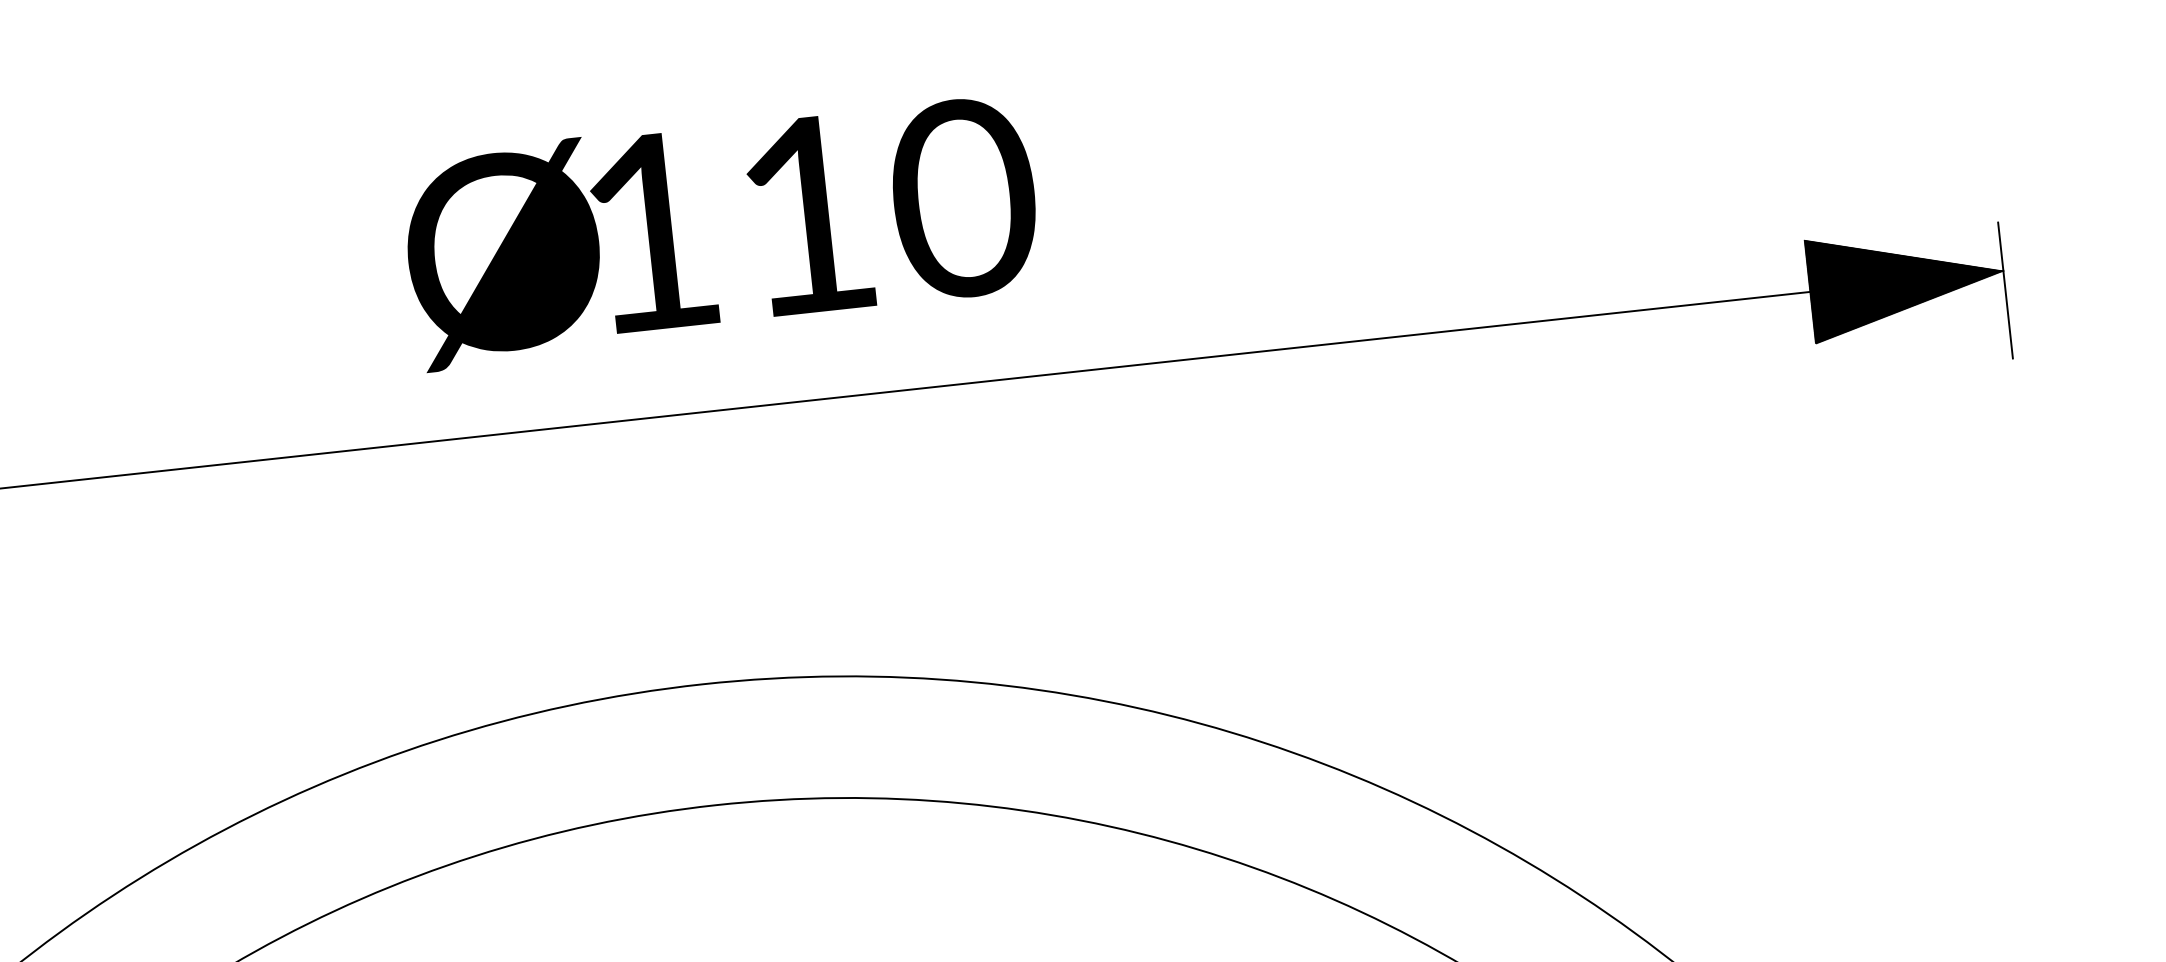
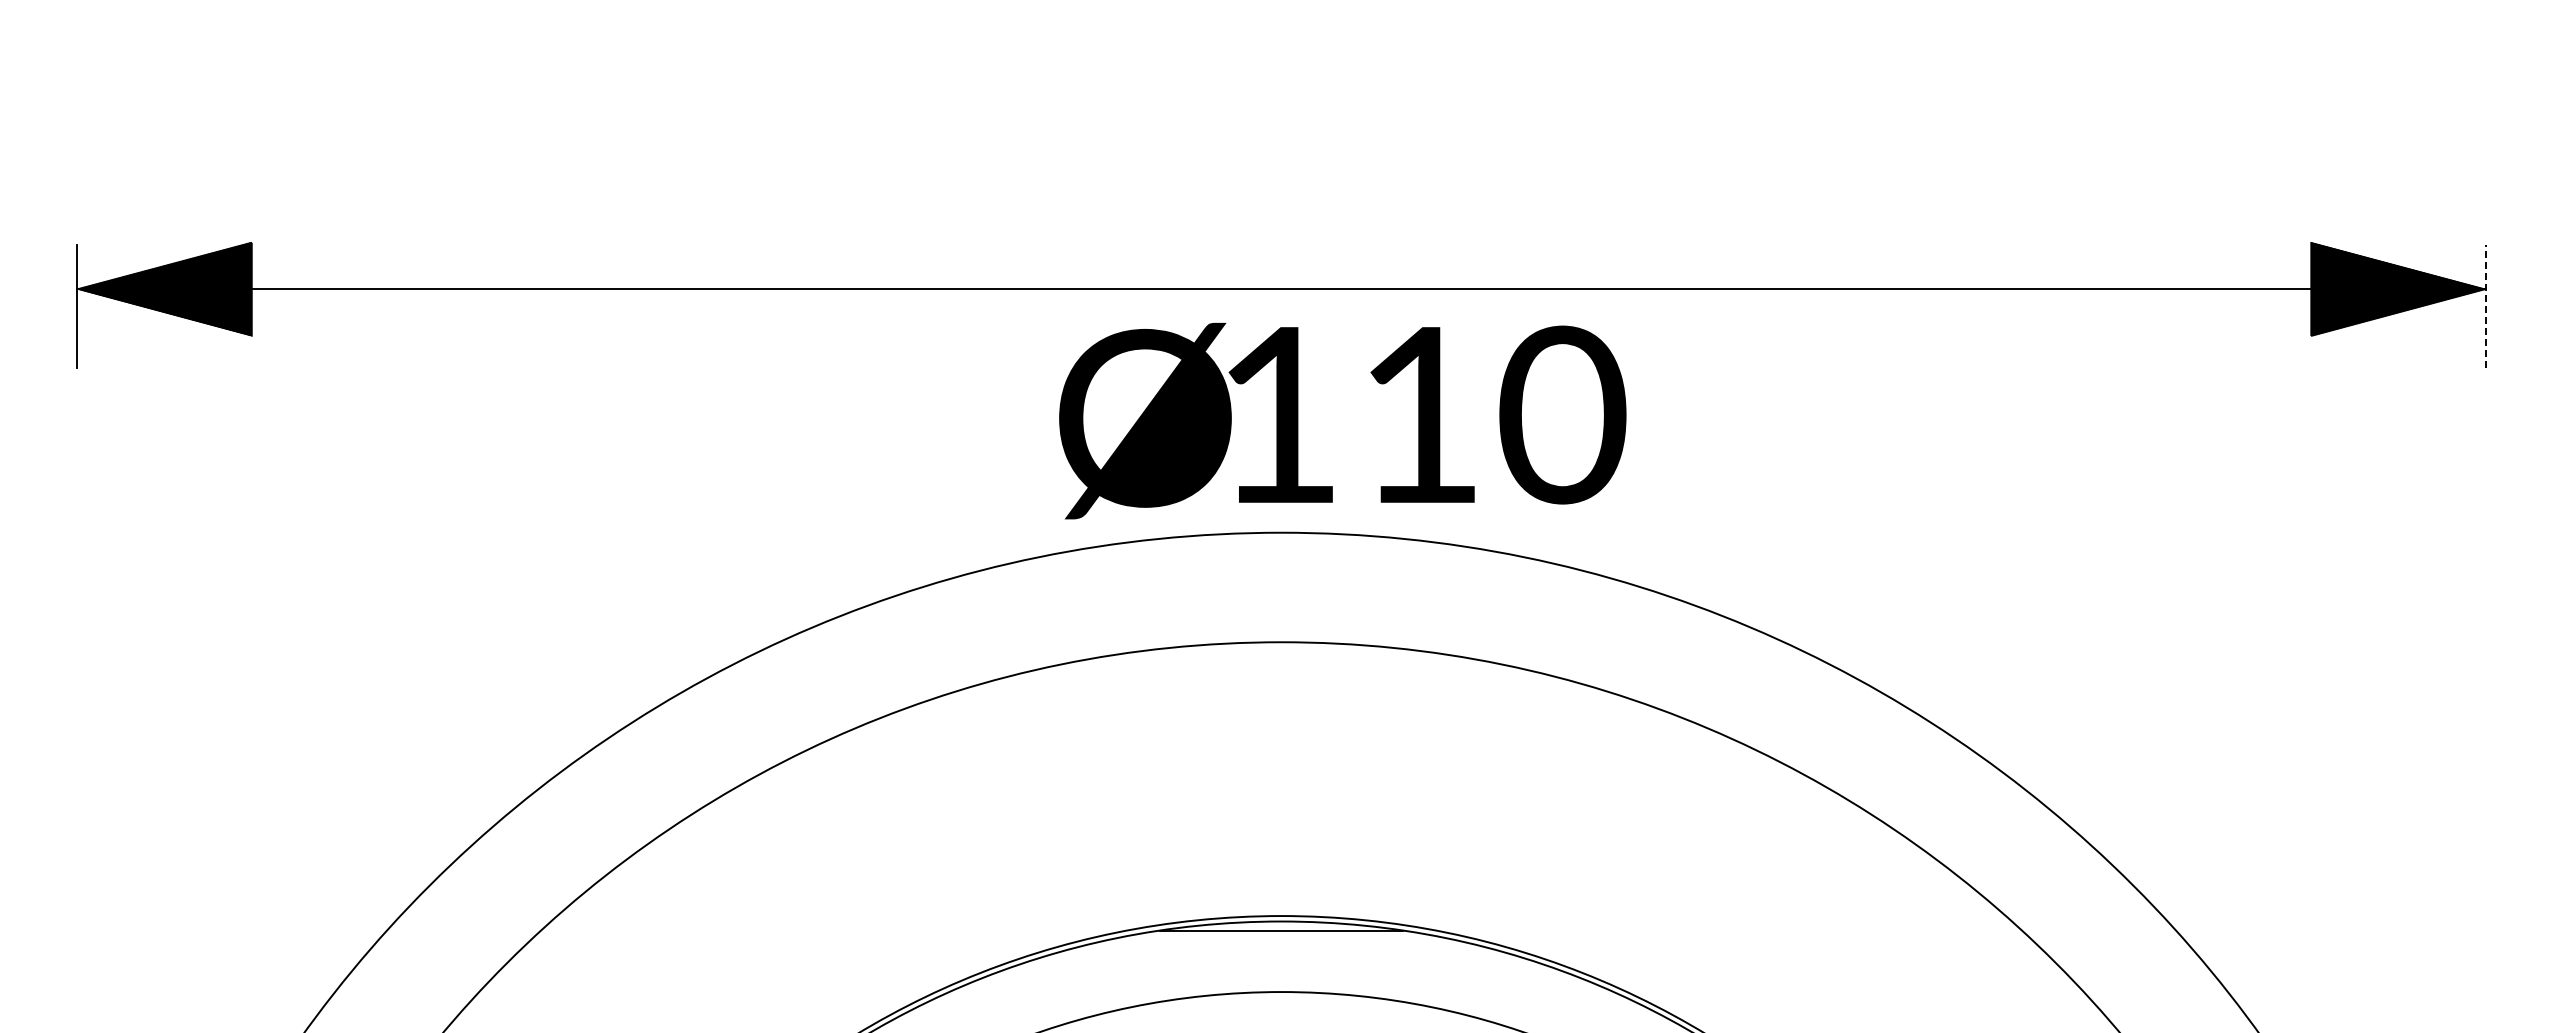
text: (721, 231) -> (1342, 421), moved
line: (2005, 290) -> (2486, 306), solid -> dashed

